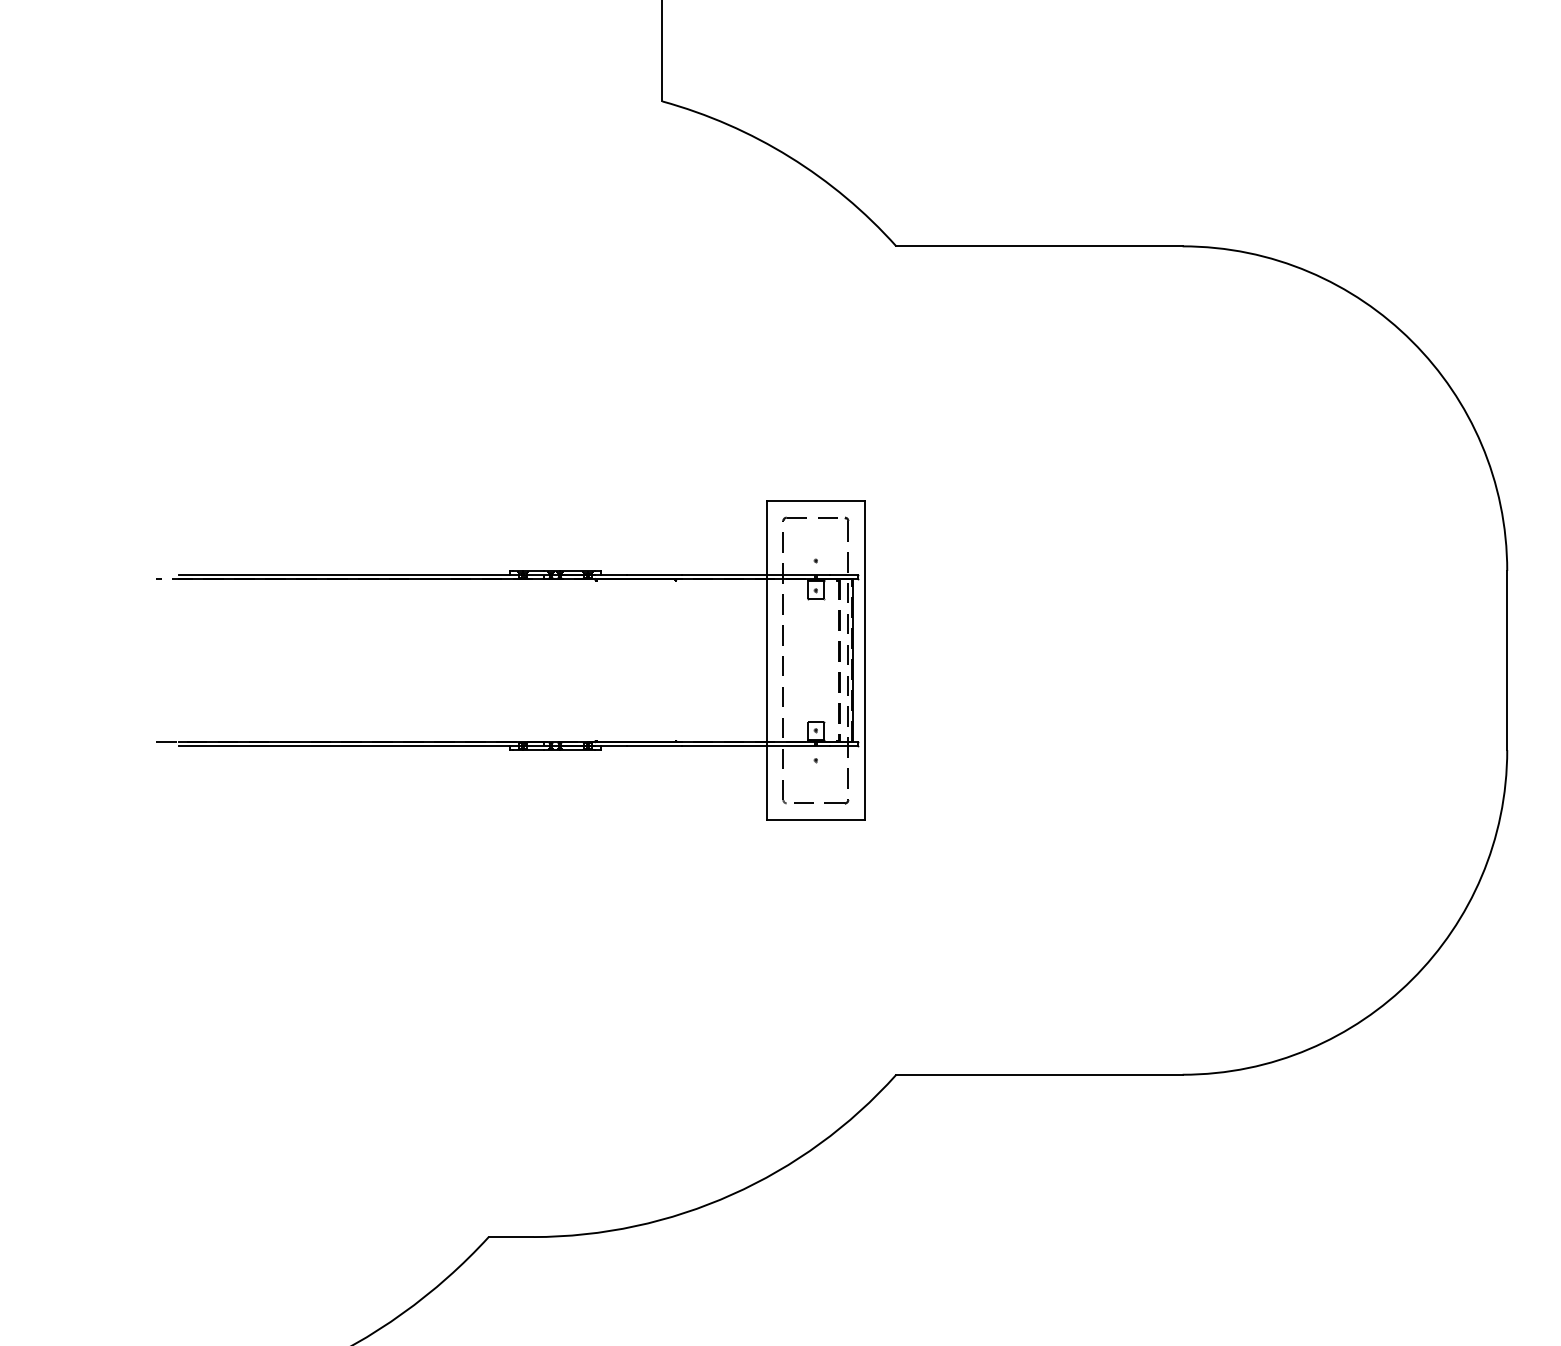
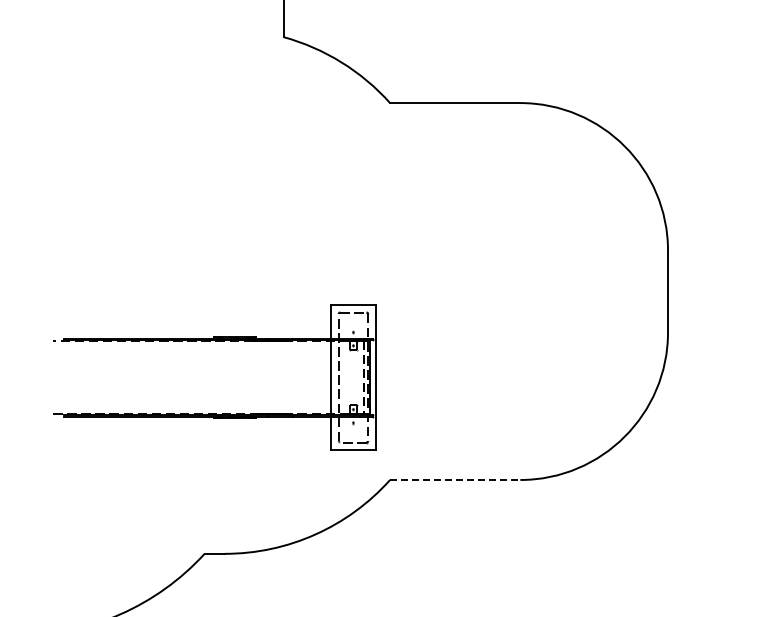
part: (510, 739) -> (214, 413), moved
line: (1040, 1073) -> (455, 479), solid -> dashed

